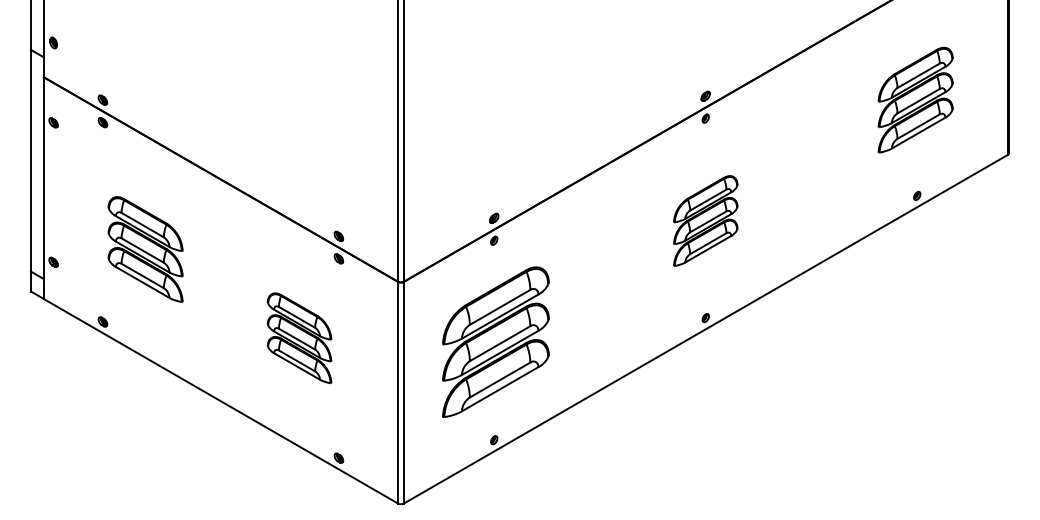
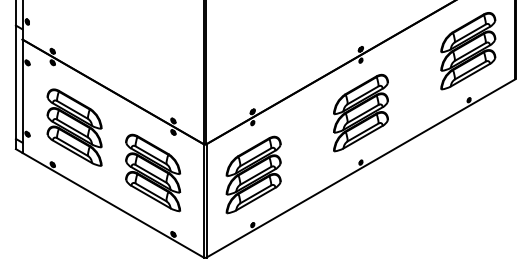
part: (916, 100) -> (468, 51), size x1.43
part: (704, 219) -> (360, 112), size x1.67
part: (145, 249) -> (74, 127), size x1.43
part: (299, 337) -> (153, 172), size x1.67

